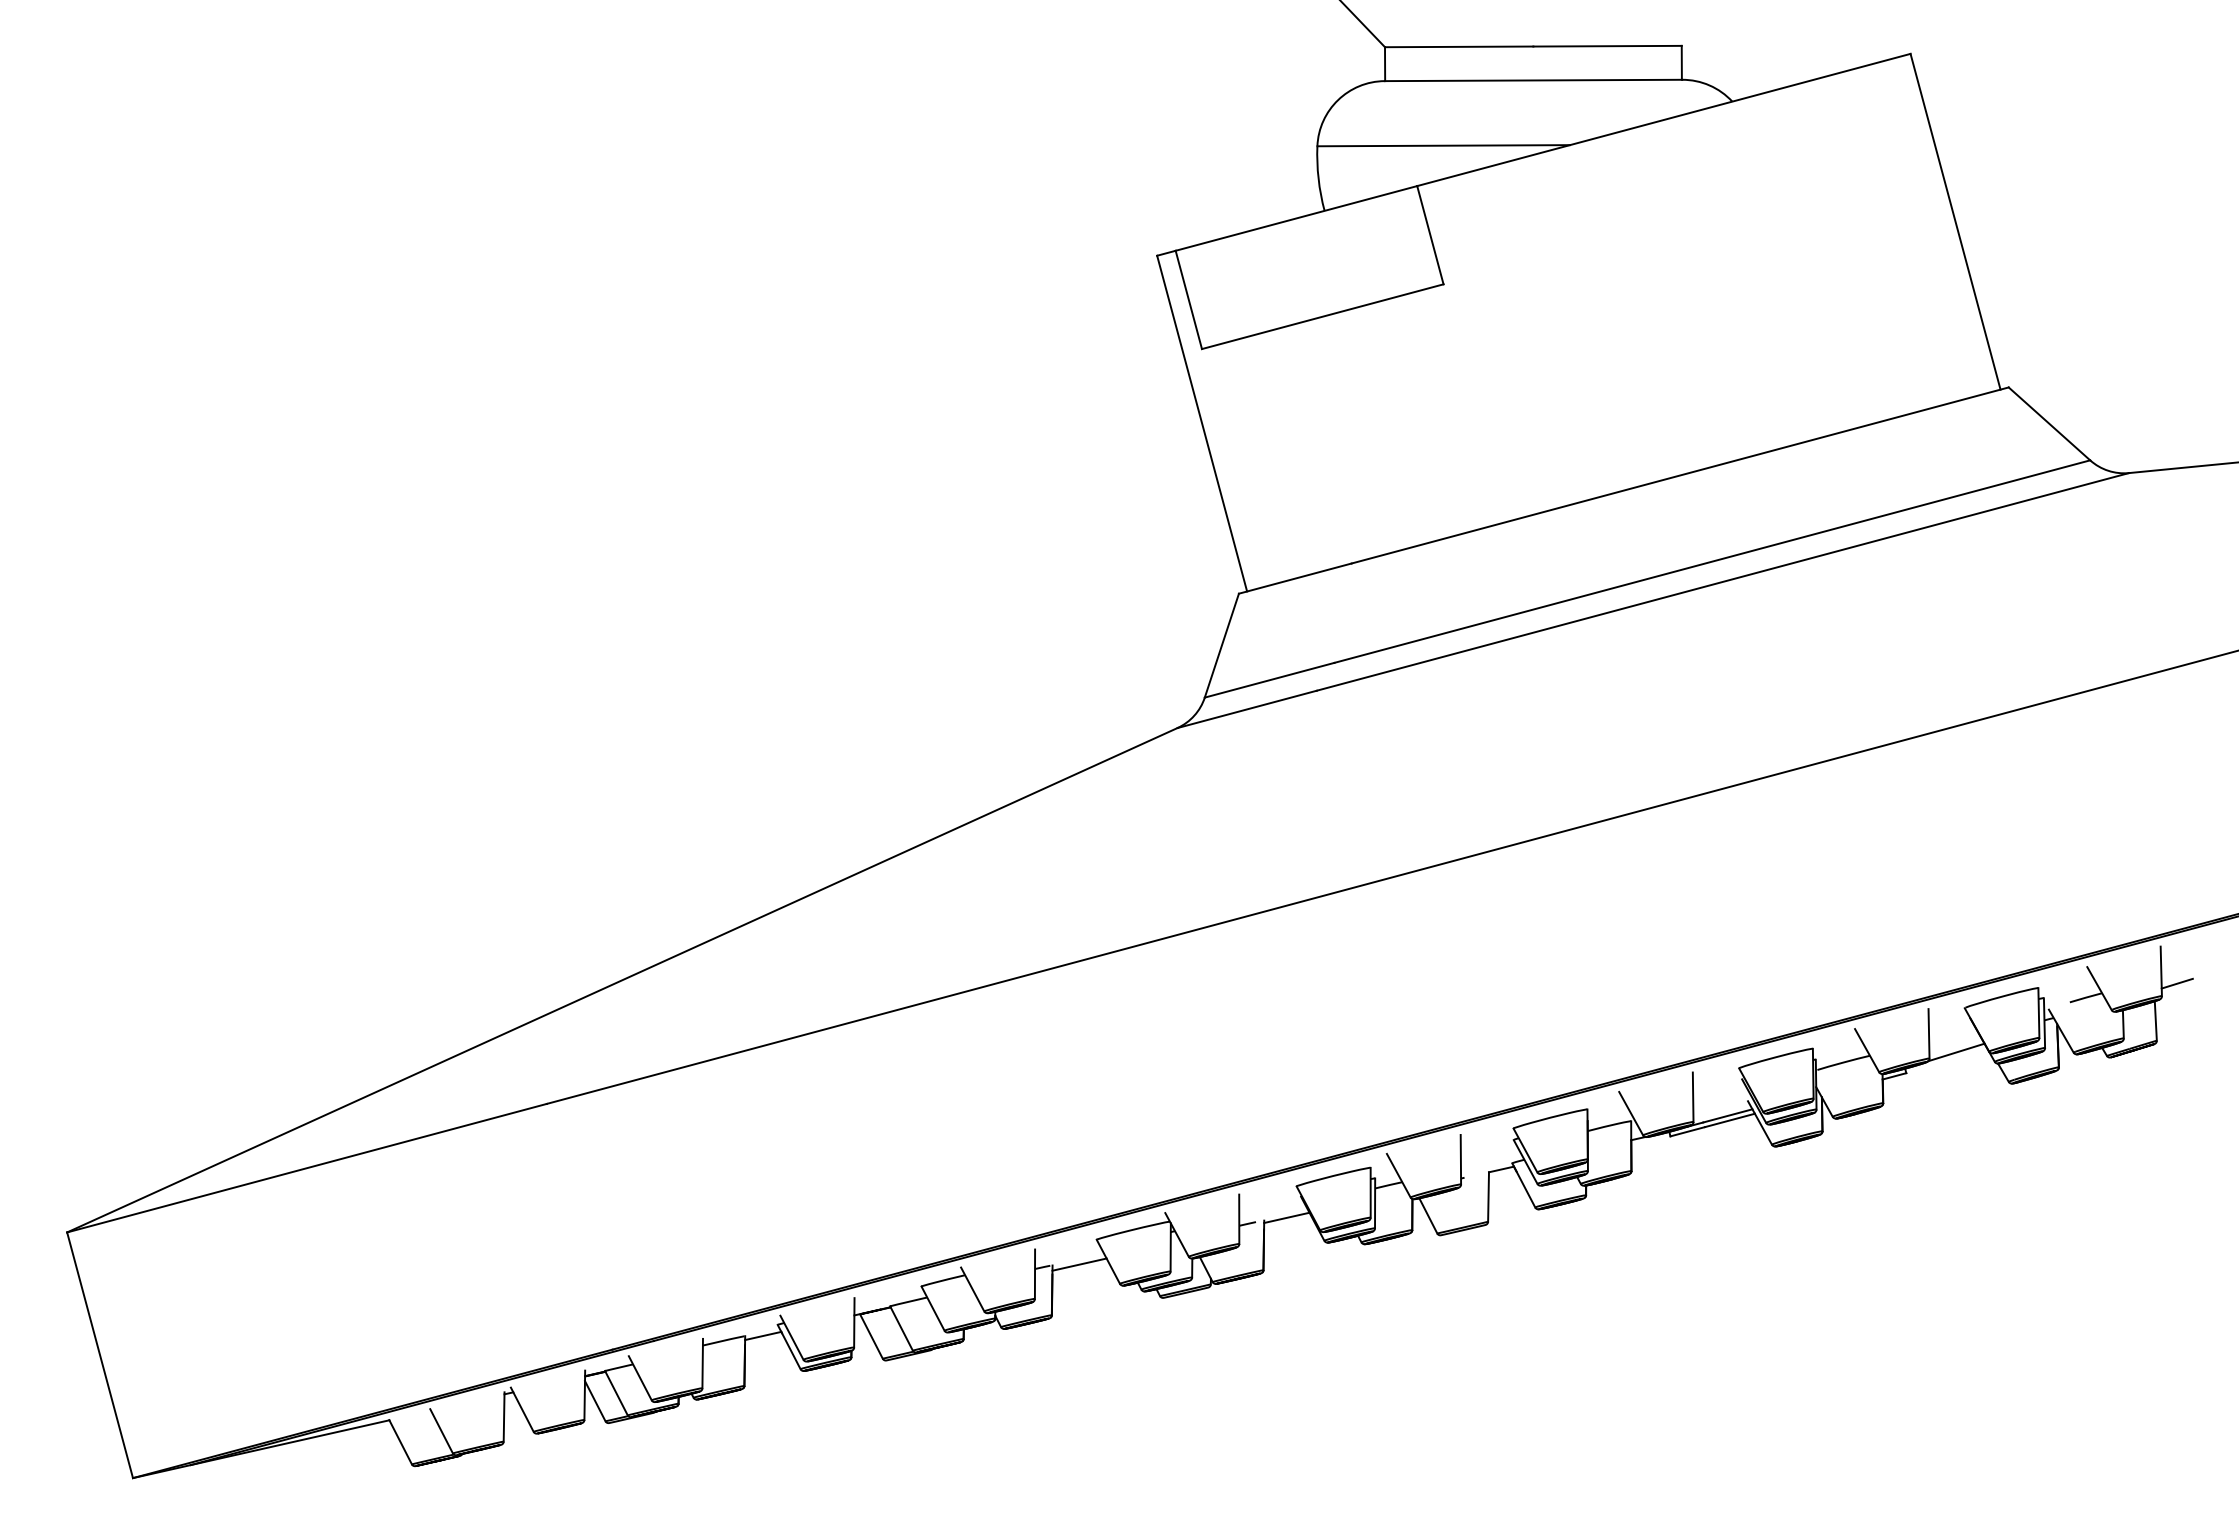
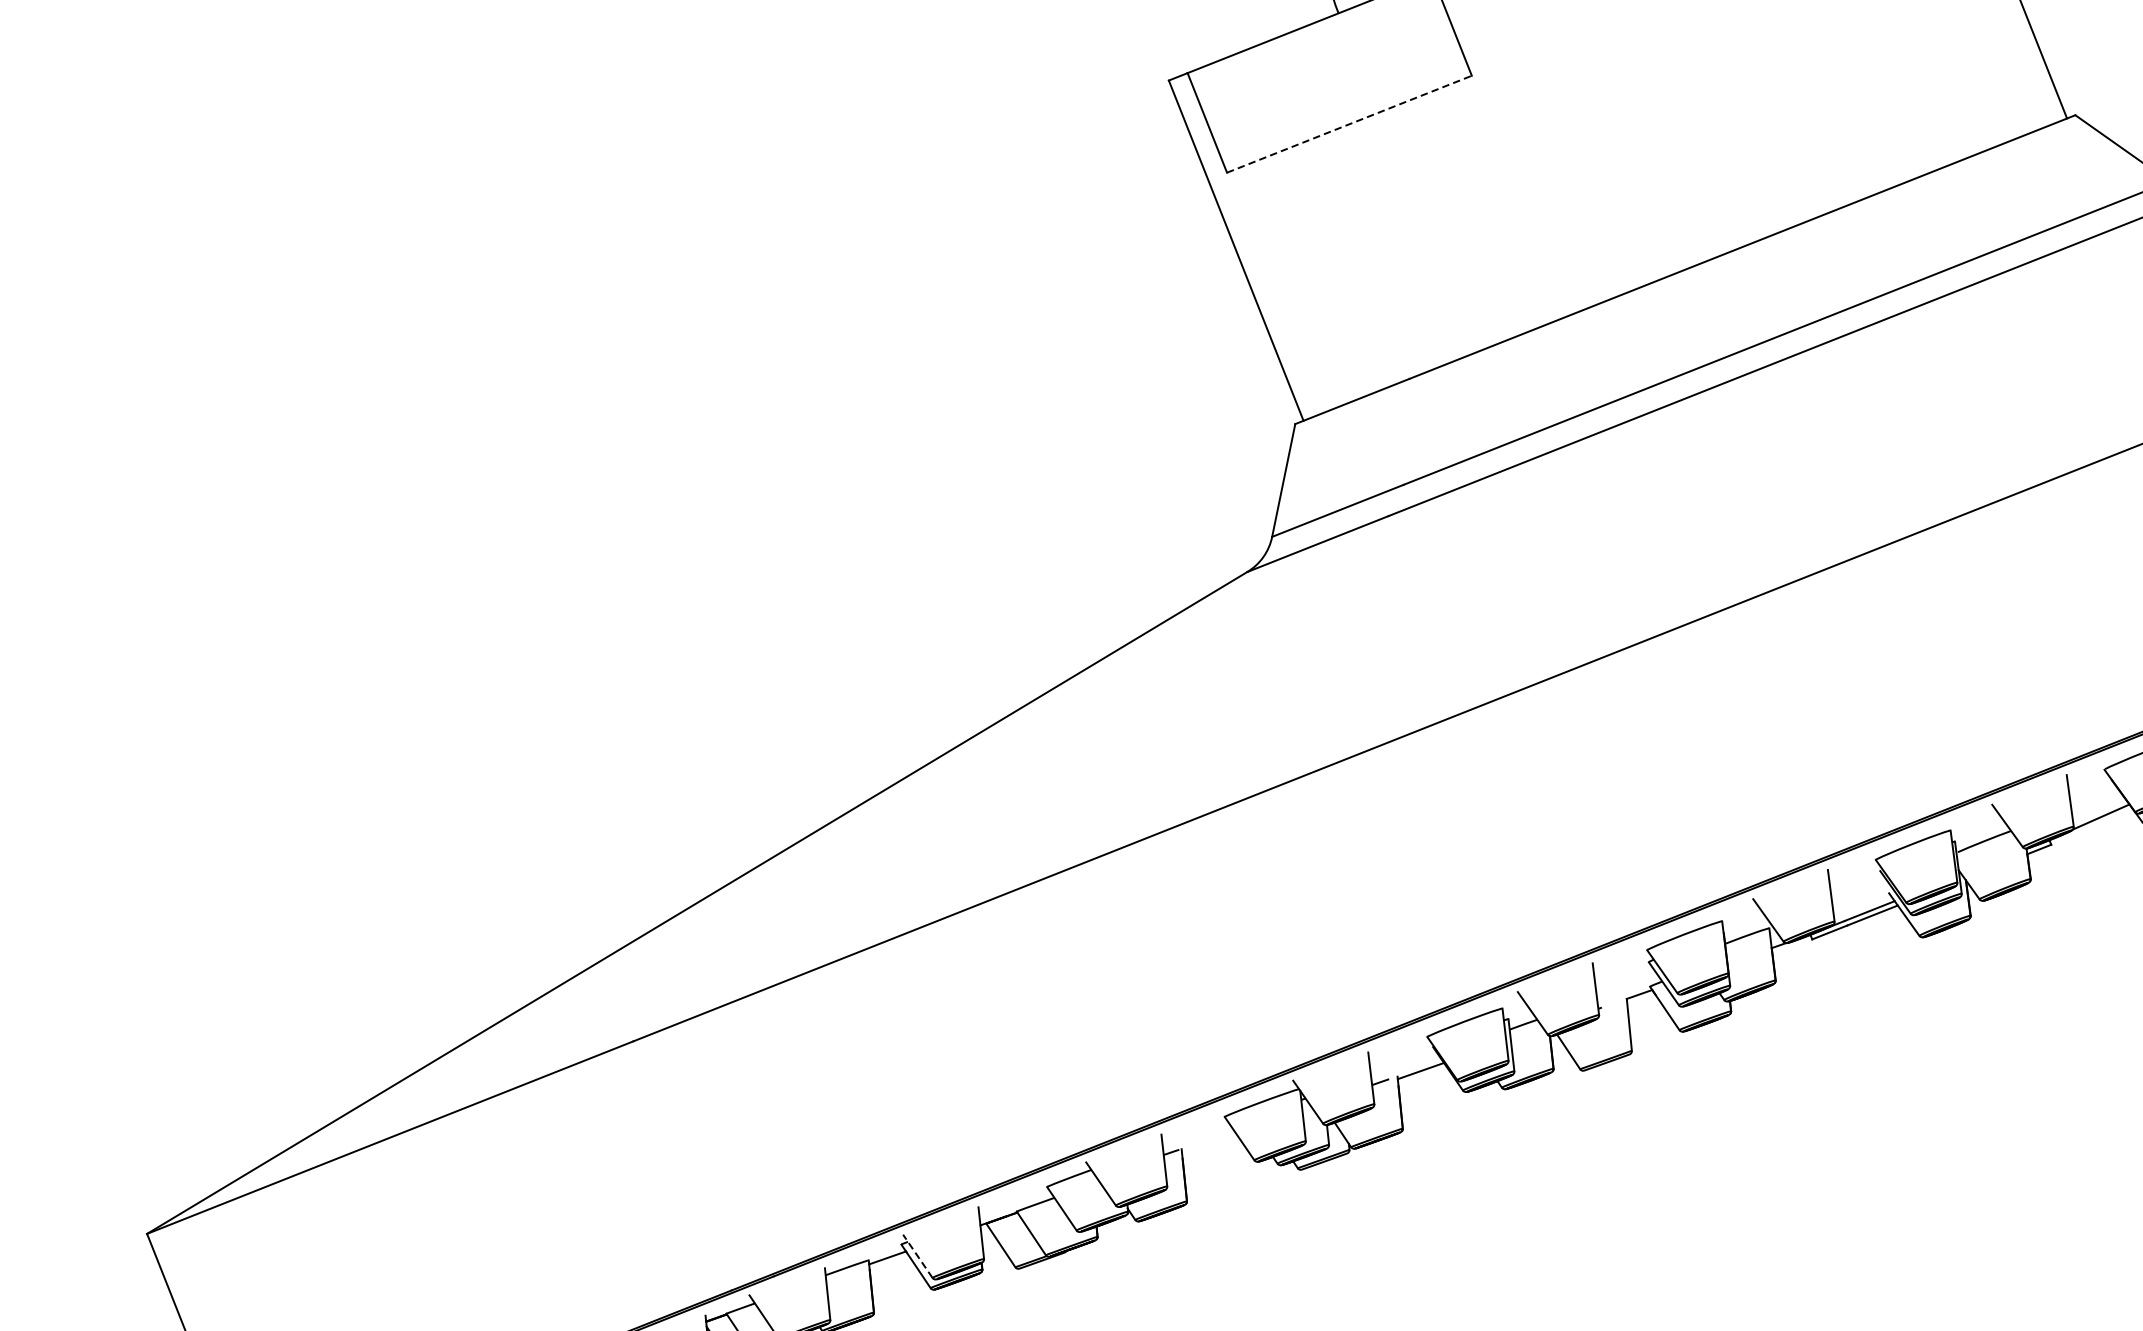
line: (1323, 316) -> (1350, 123), solid -> dashed
line: (1079, 1264) -> (1209, 1144), removed
line: (791, 1337) -> (917, 1256), solid -> dashed

